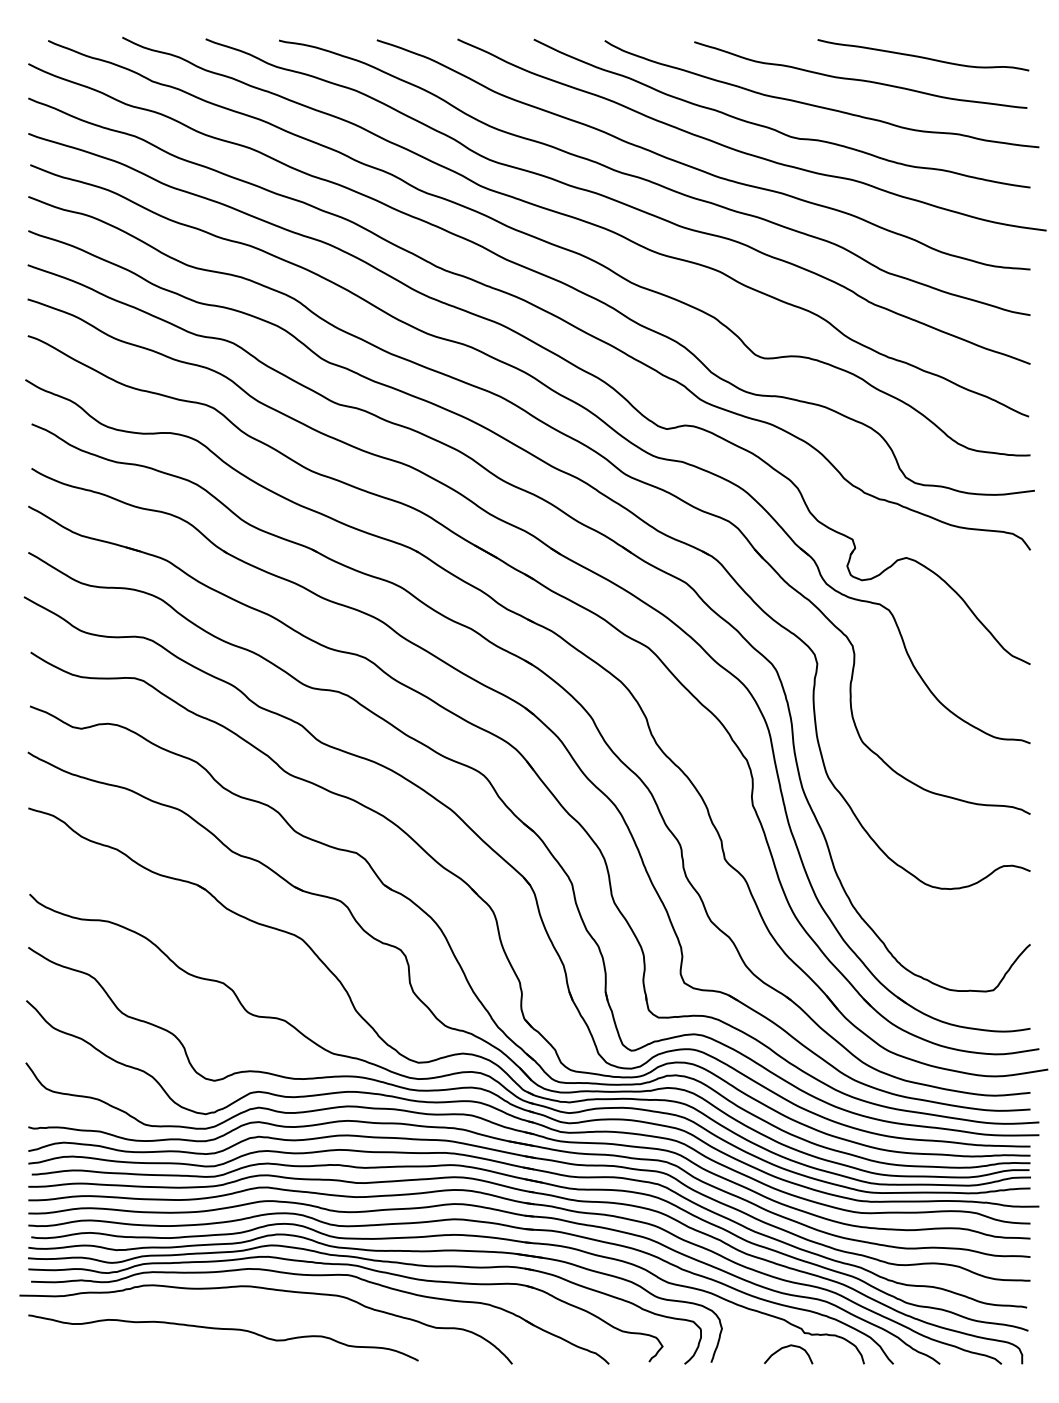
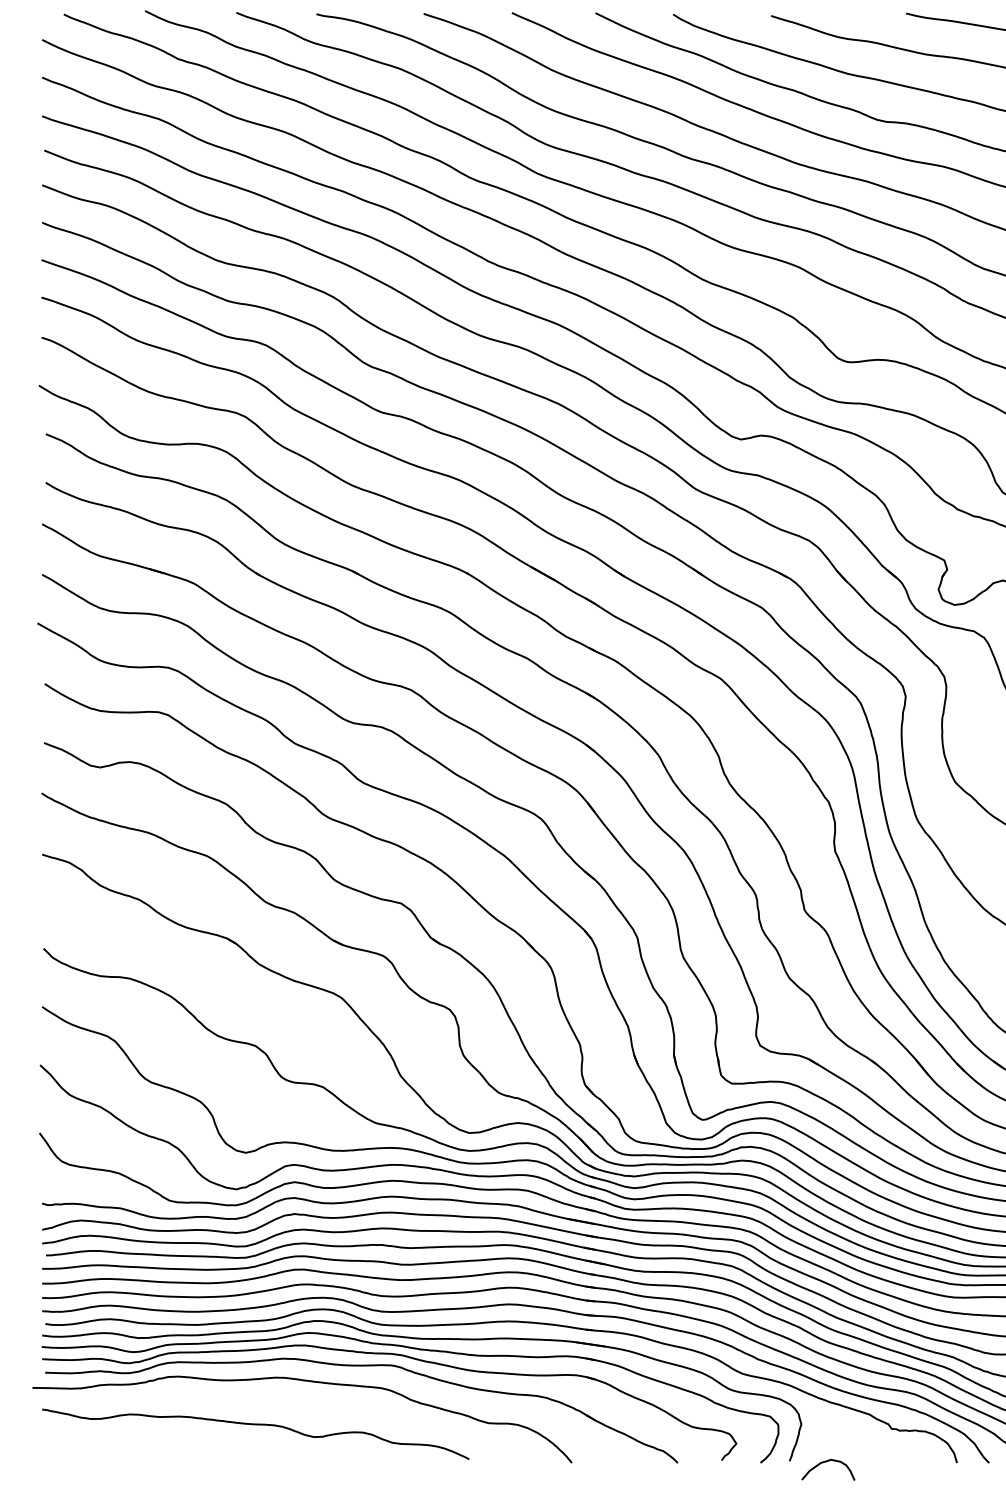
curve: (788, 1347) -> (828, 1462), moved

